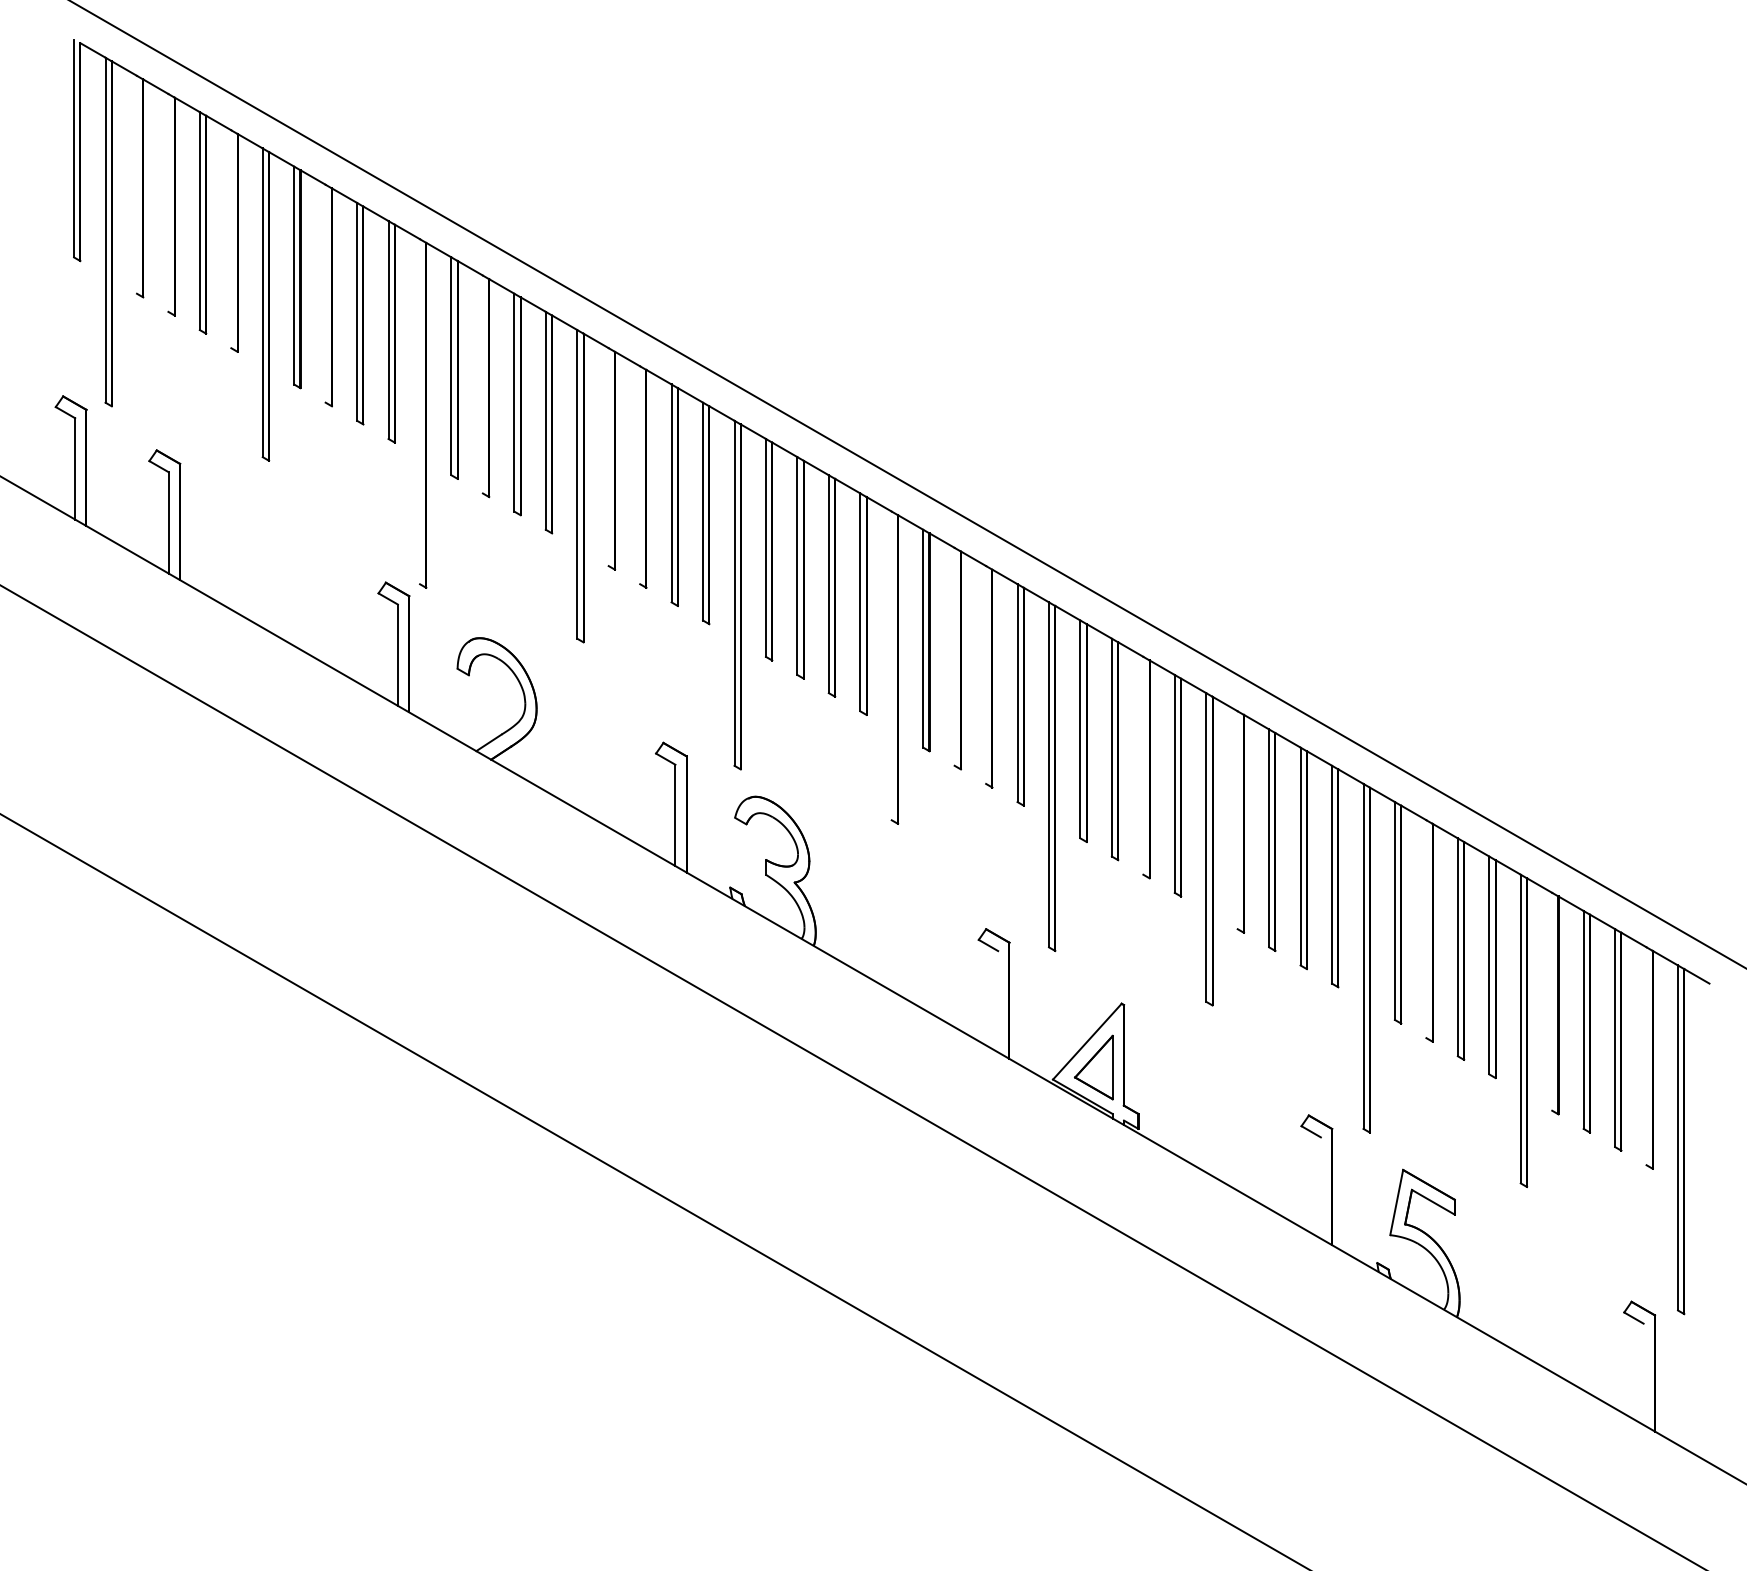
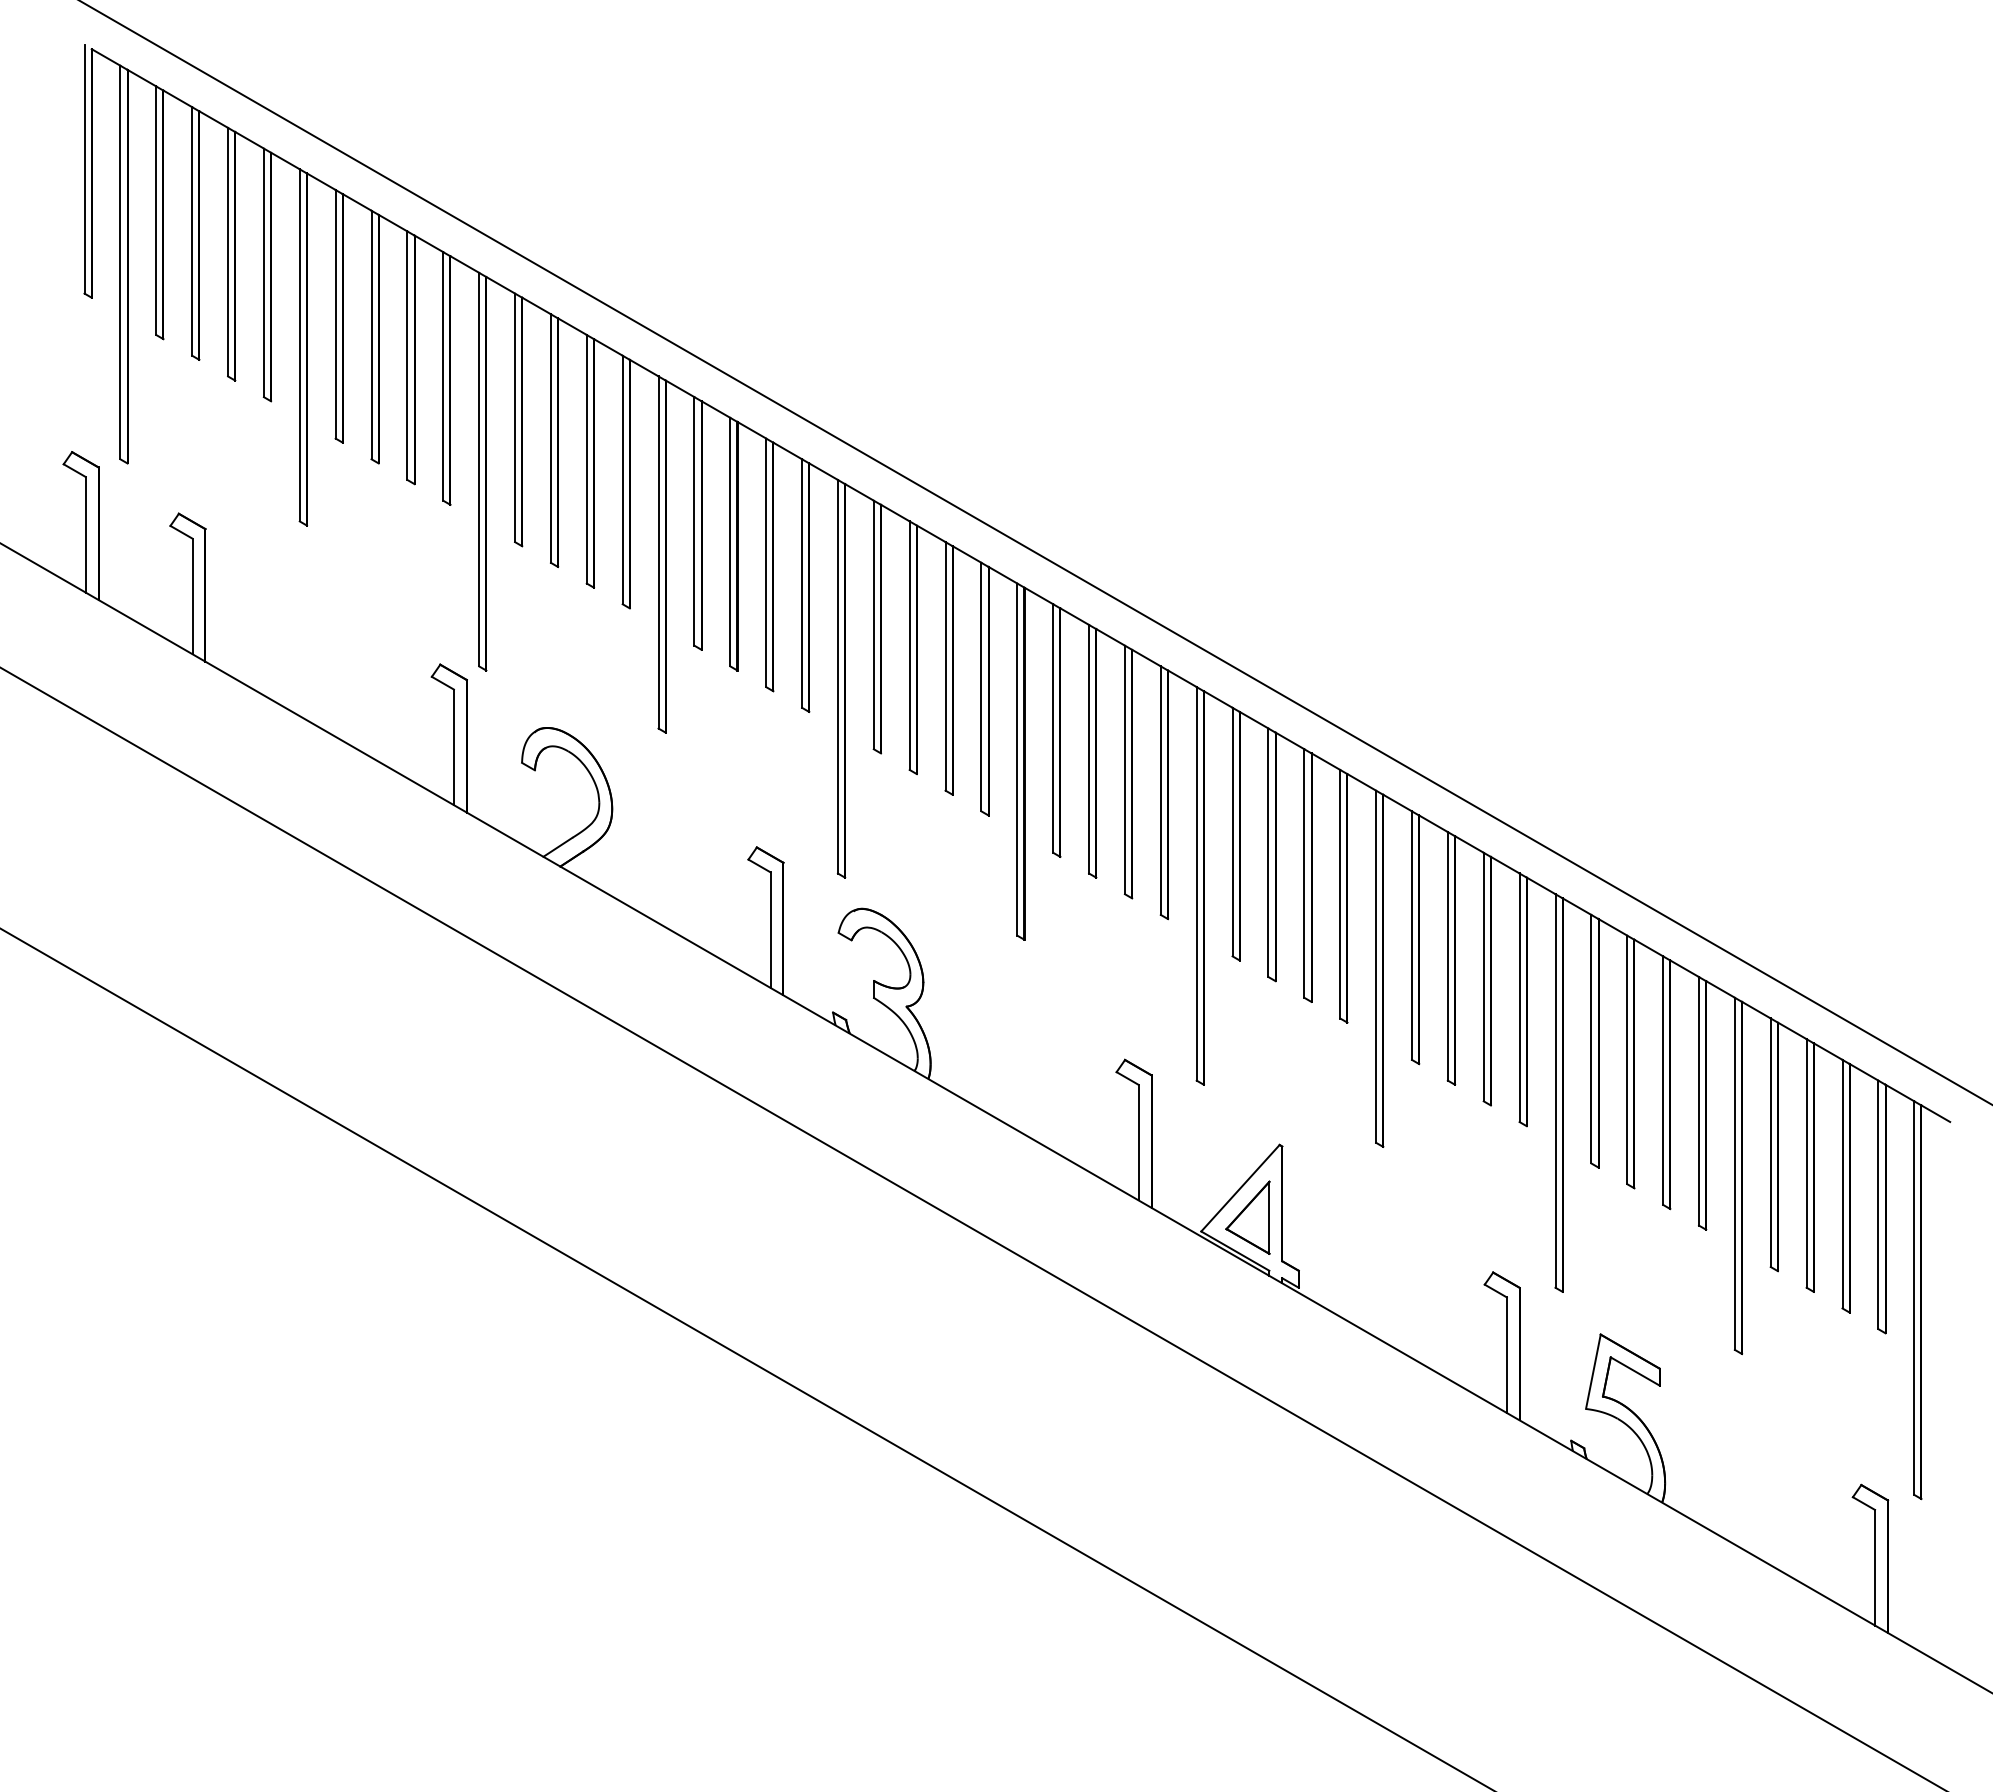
line: (137, 184) -> (156, 210), added
line: (168, 202) -> (192, 231), added
line: (230, 238) -> (263, 272), added
line: (325, 293) -> (371, 334), added
line: (482, 384) -> (550, 438), added
line: (420, 411) -> (479, 469), added
line: (608, 457) -> (694, 521), added
line: (640, 474) -> (730, 541), added
line: (955, 656) -> (1089, 748), added
line: (891, 665) -> (1017, 759), added
line: (985, 674) -> (1124, 769), added
line: (1143, 765) -> (1304, 873), added
line: (1237, 820) -> (1411, 935), added
line: (1426, 928) -> (1627, 1059), added
line: (997, 1001) -> (1138, 1142), added
line: (1551, 1001) -> (1770, 1142), added
line: (1646, 1055) -> (1878, 1204), added
line: (1320, 1188) -> (1506, 1355), added
line: (1644, 1374) -> (1875, 1567), added

